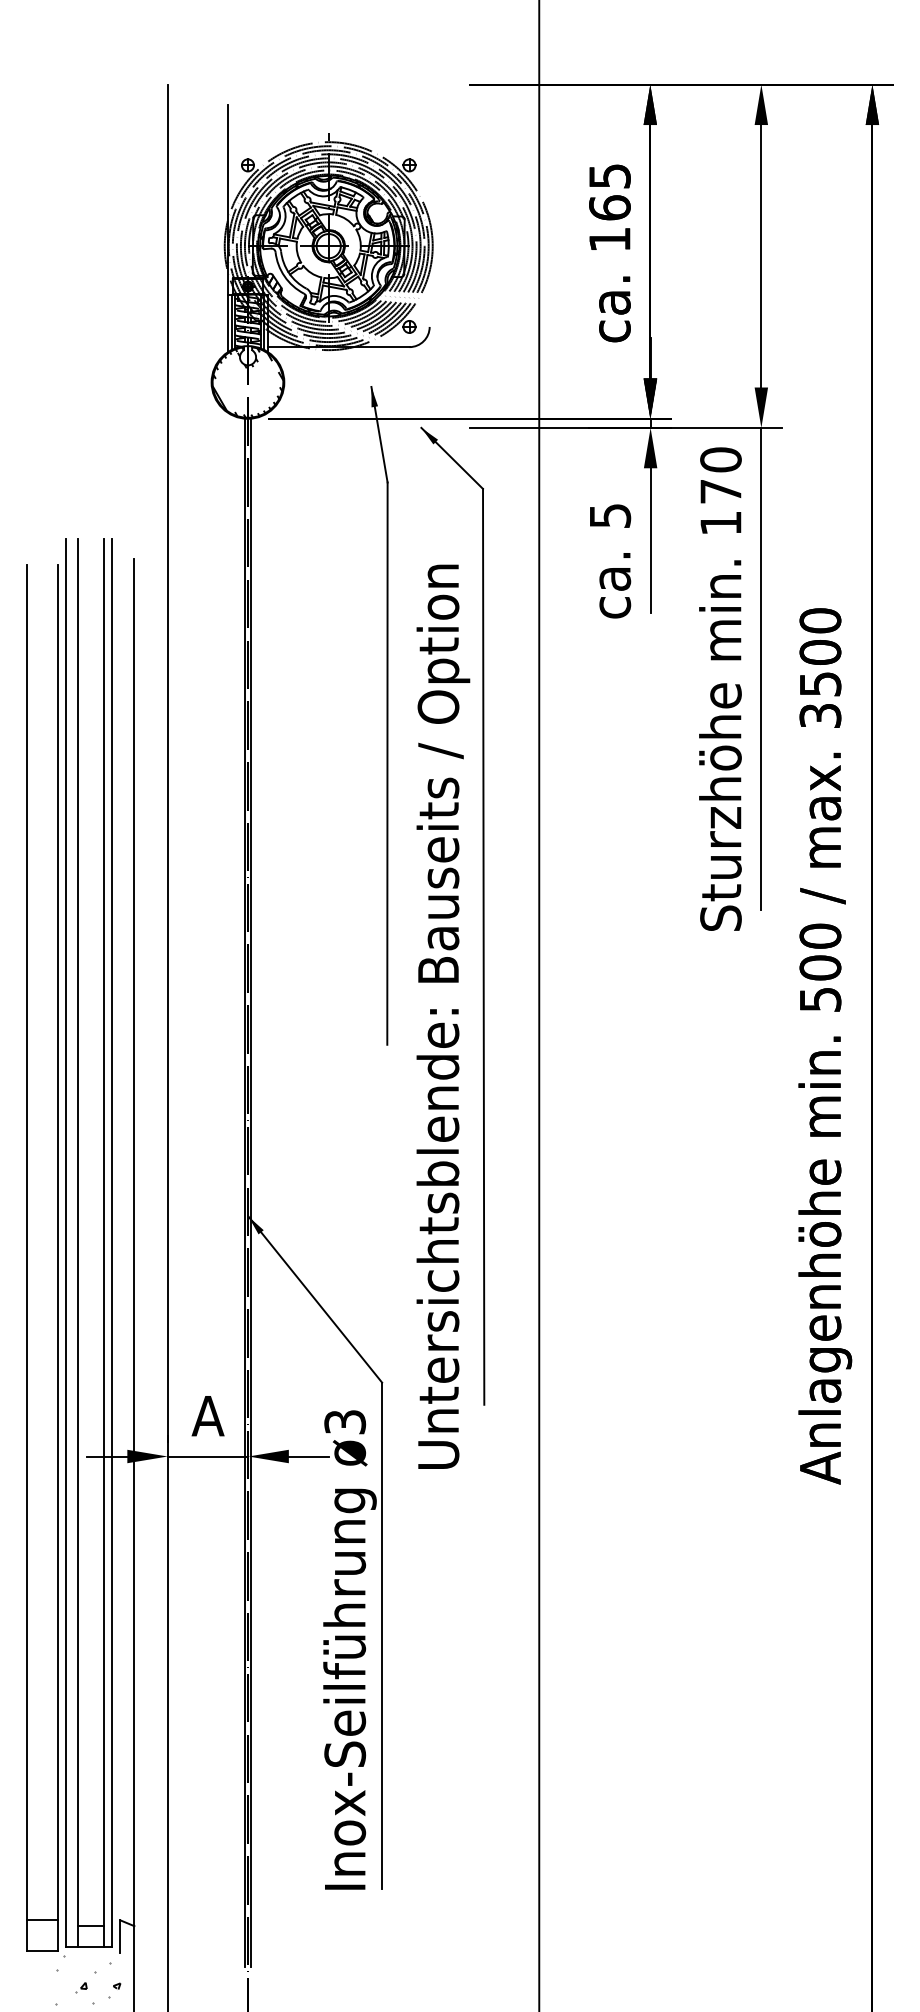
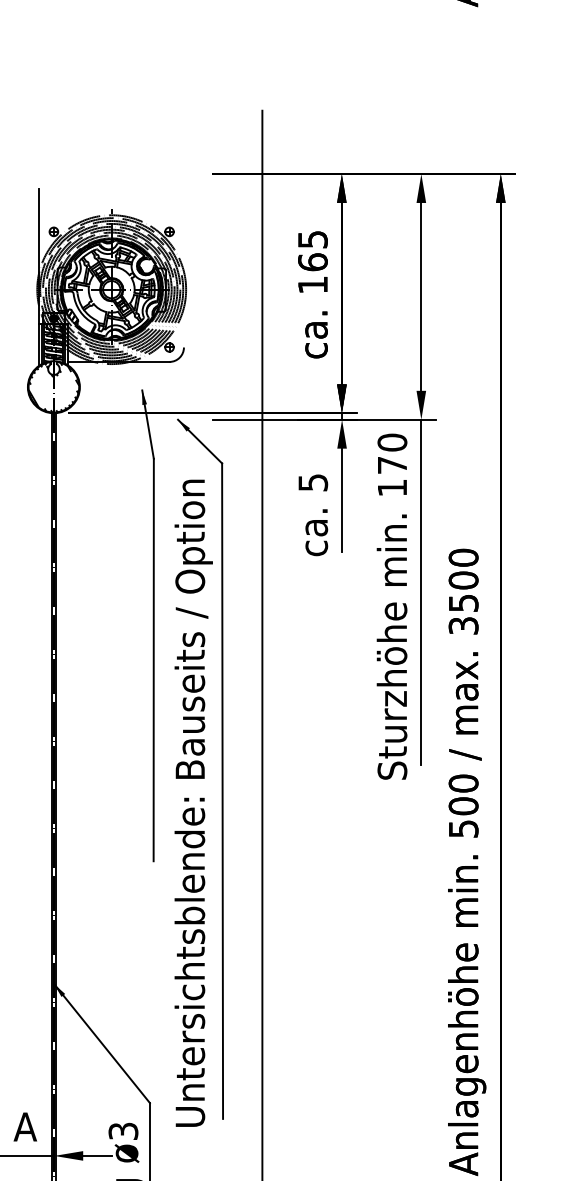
text: (443, 1016) -> (193, 803), moved

